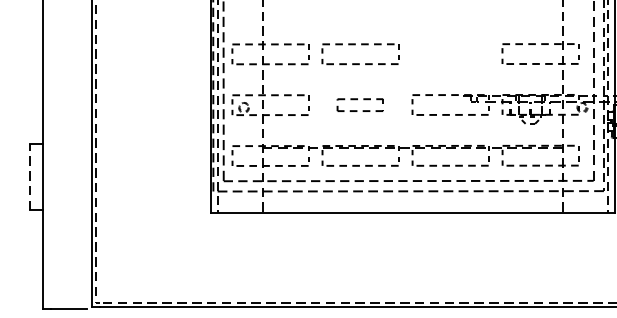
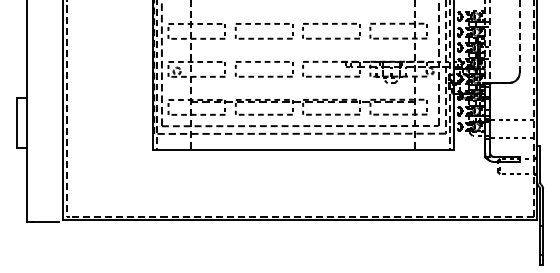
part: (451, 45) -> (332, 24), added
part: (359, 105) -> (263, 69), size x1.67
line: (29, 177) -> (16, 123), dashed -> solid

